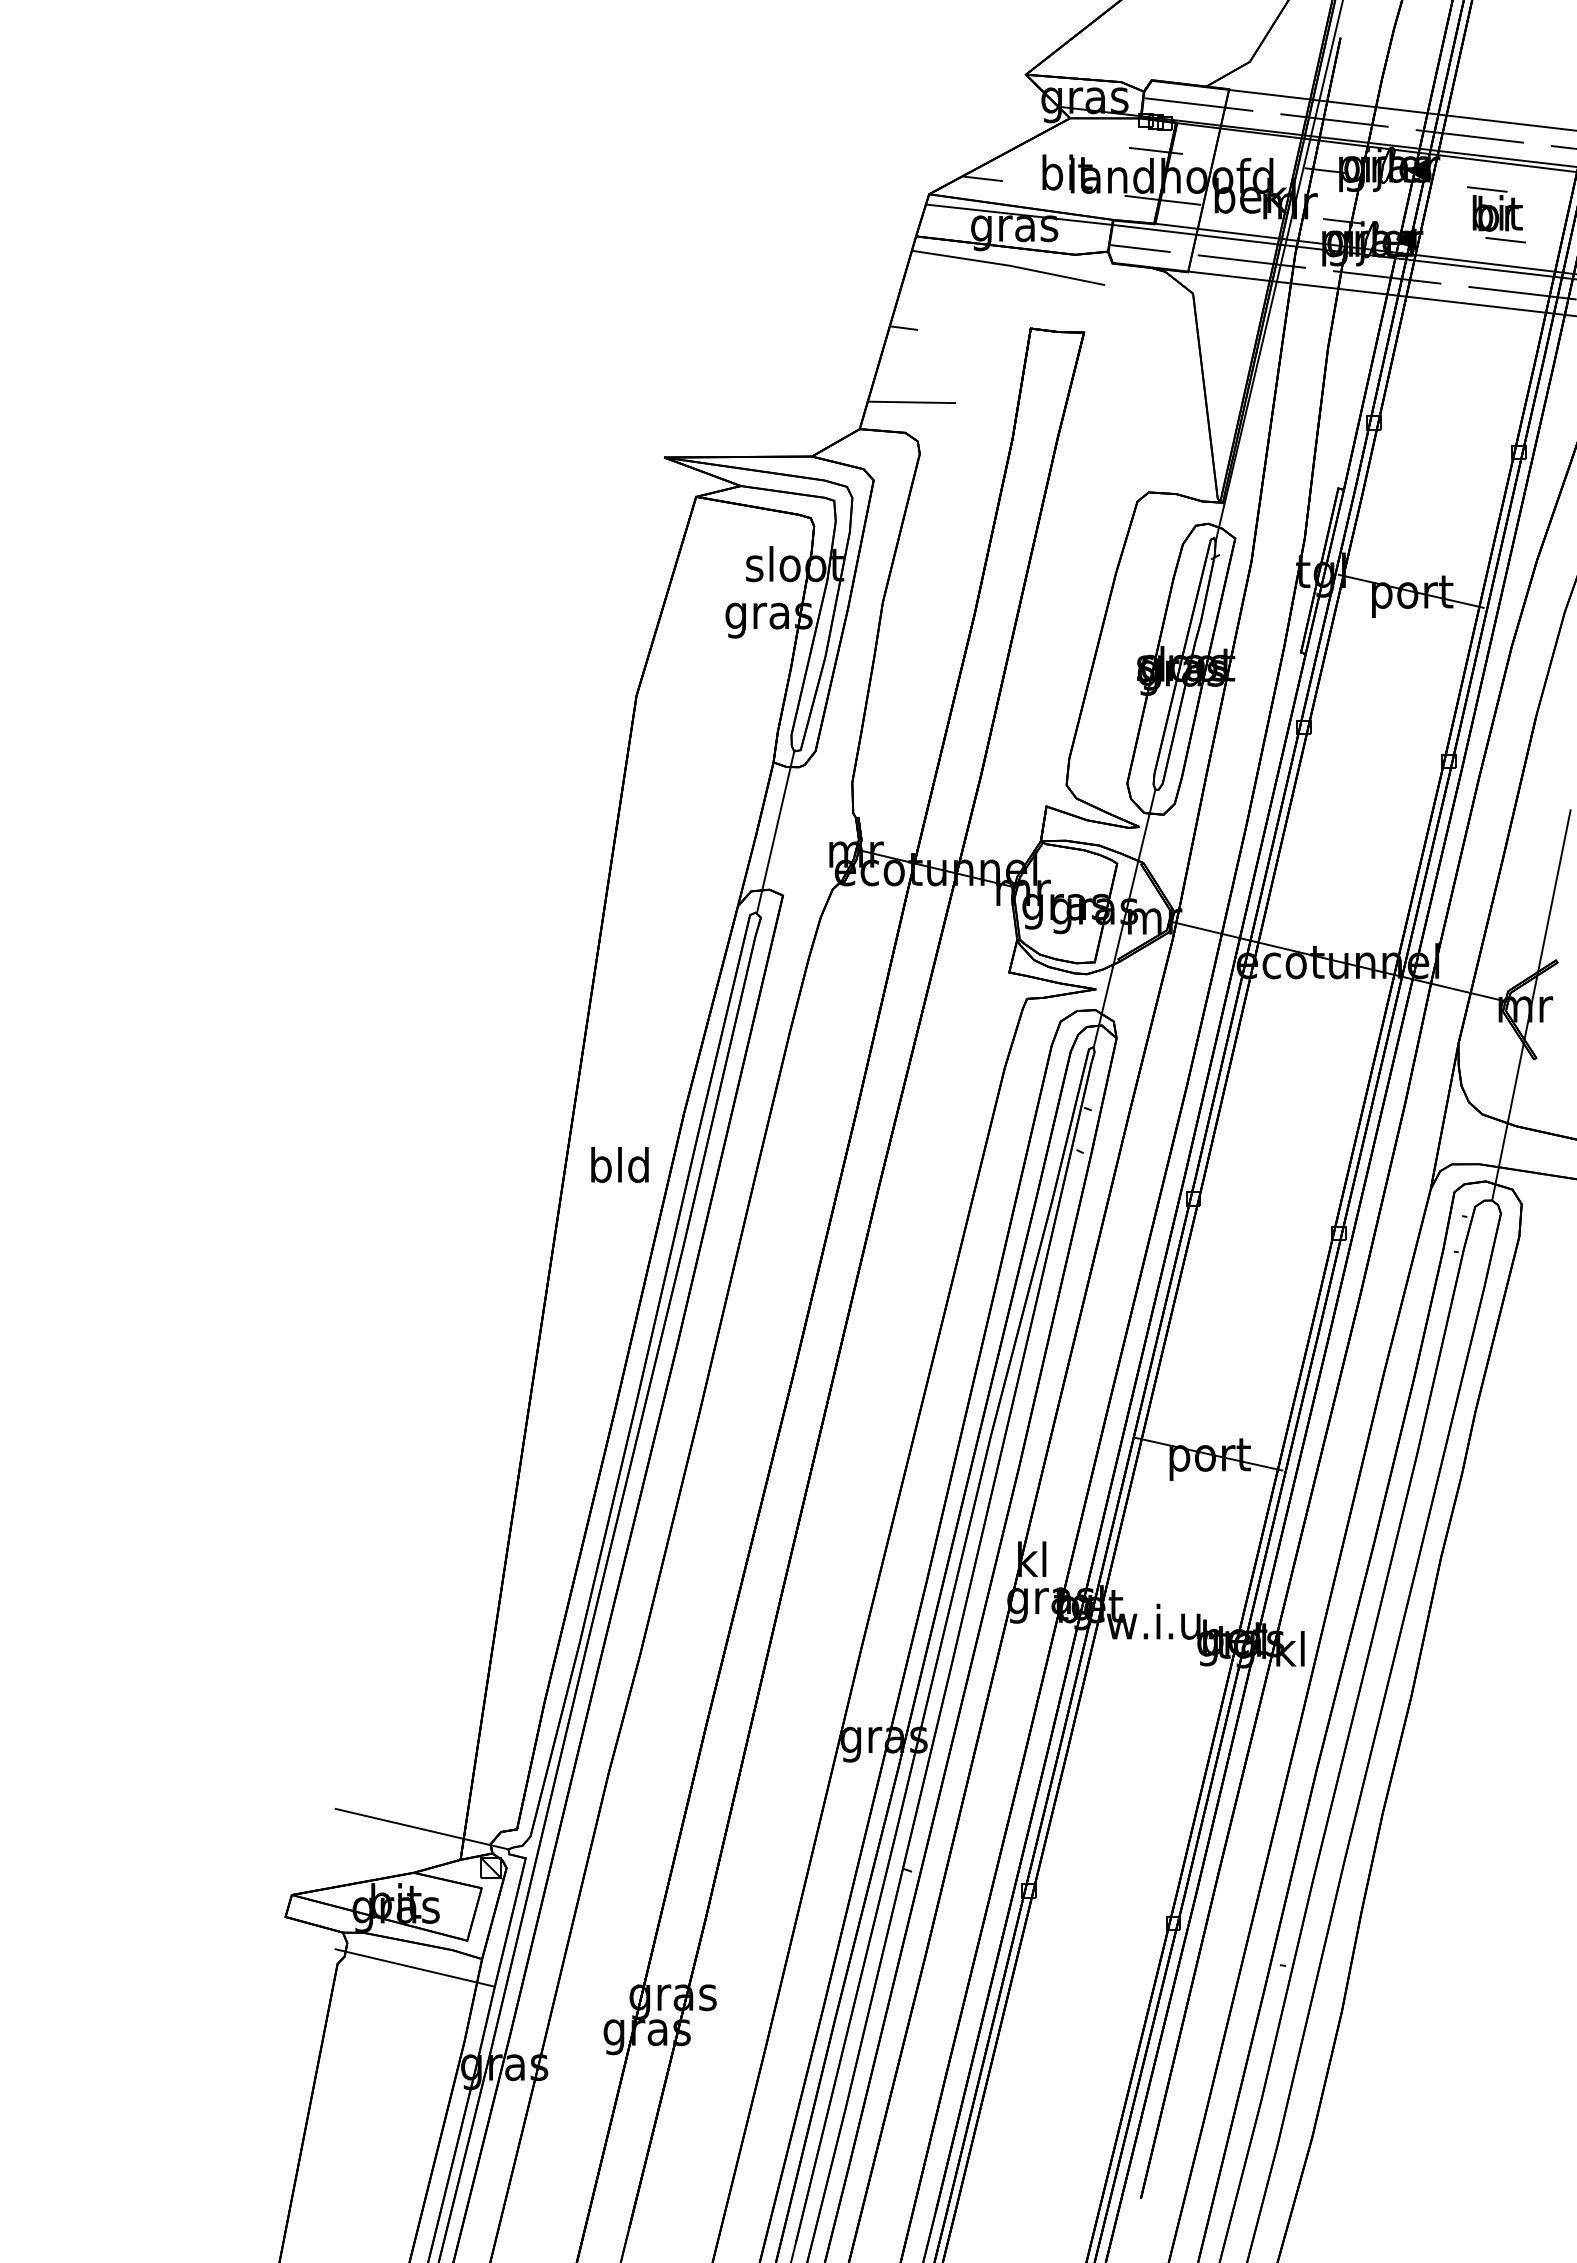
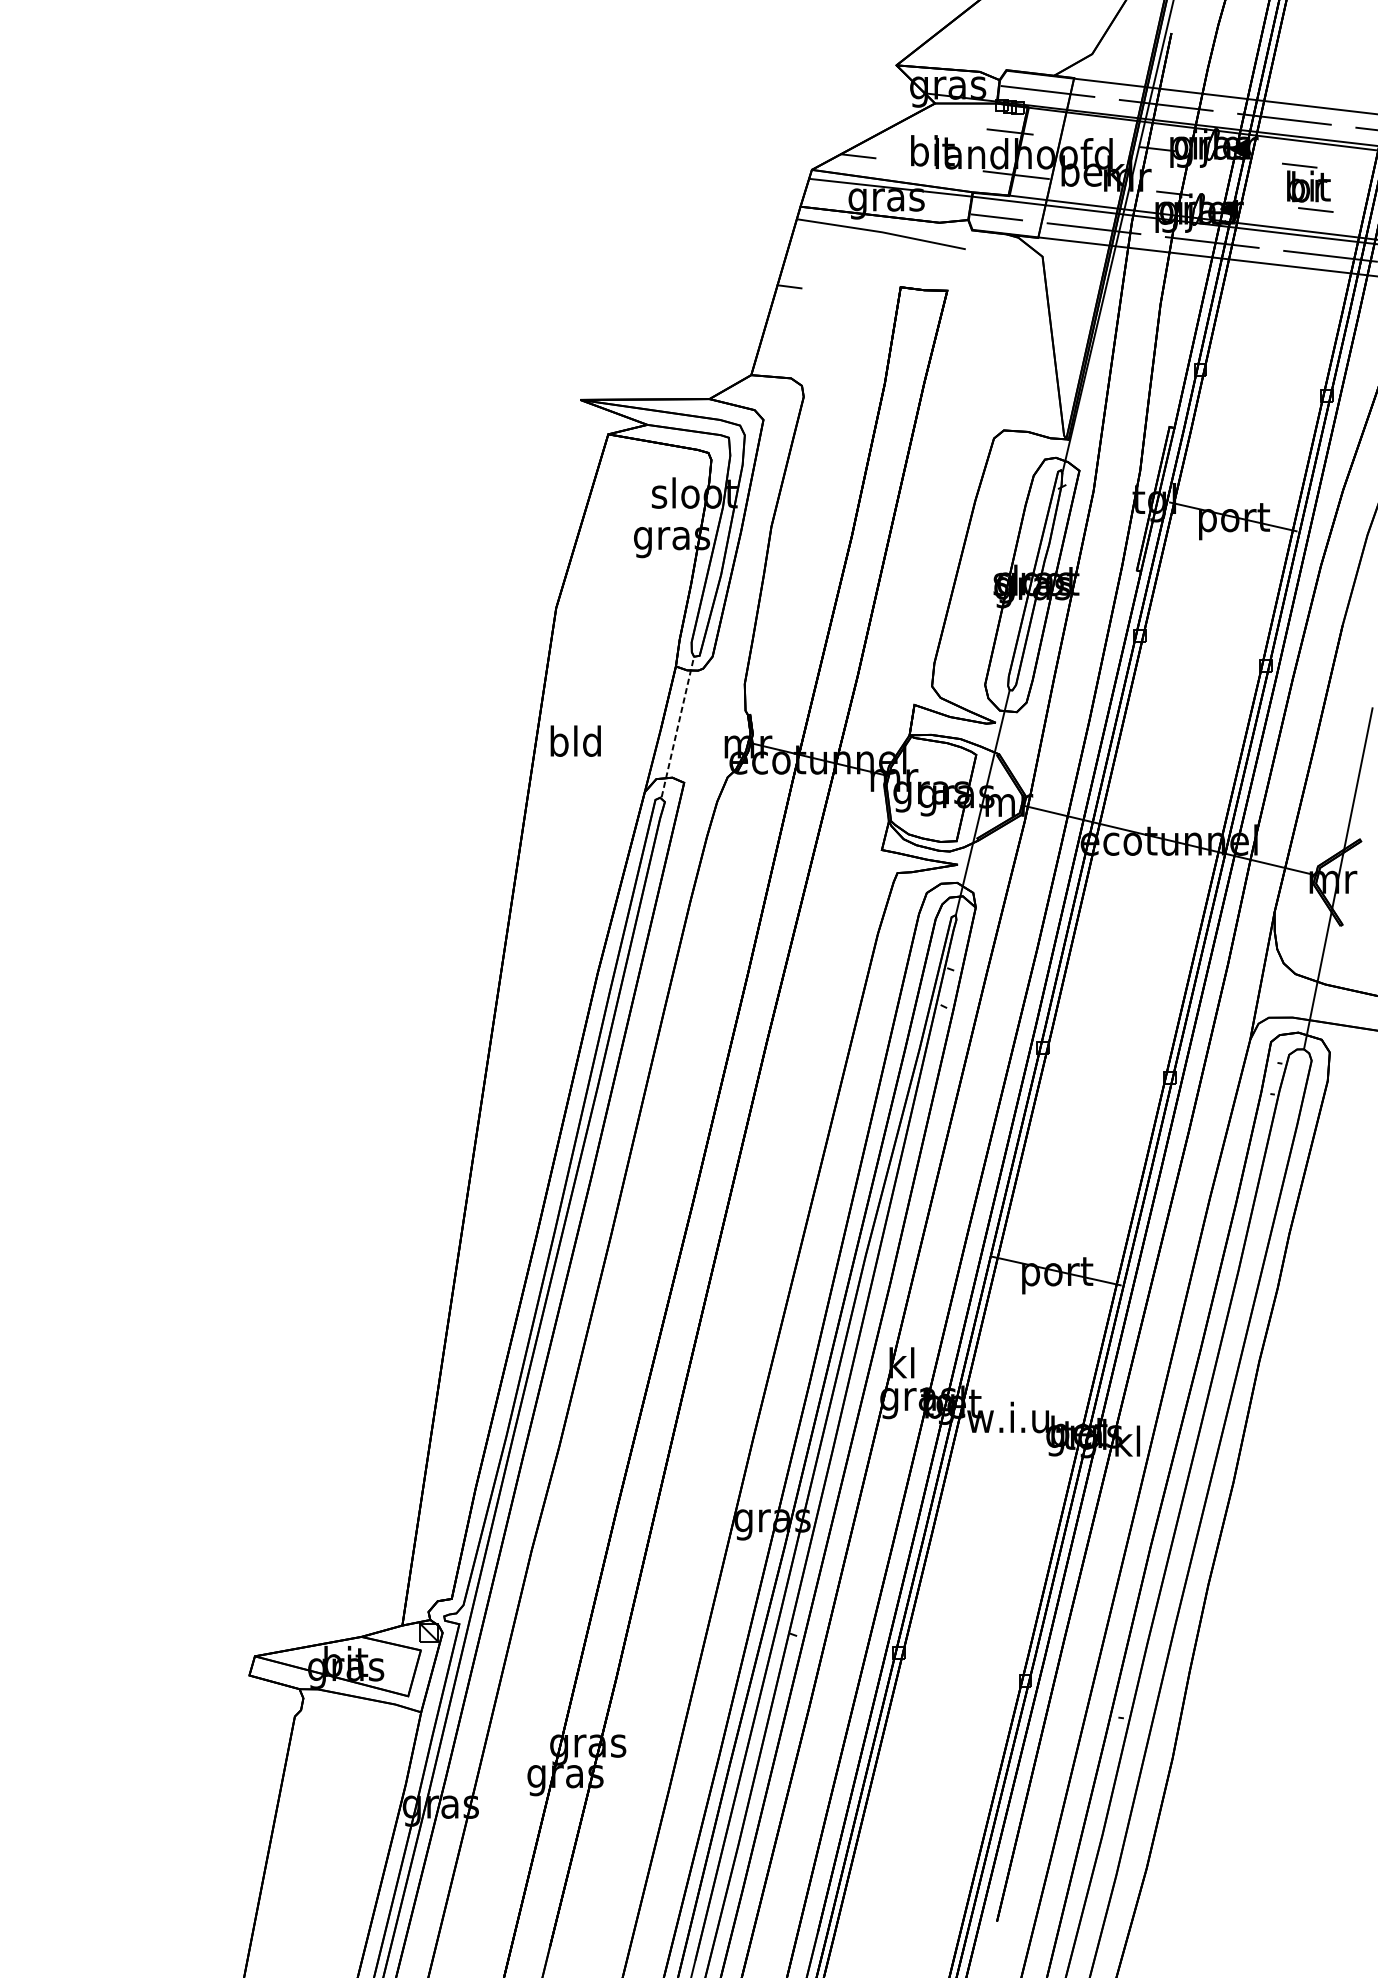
line: (911, 402) -> (796, 351), removed
line: (775, 831) -> (677, 726), solid -> dashed
text: (619, 1164) -> (575, 740), moved
line: (421, 1828) -> (368, 1598), removed
line: (414, 1967) -> (362, 1719), removed

